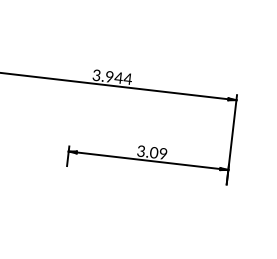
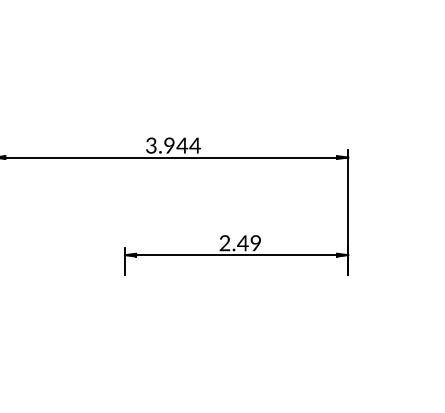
text: (147, 152) -> (233, 243), 3.09 -> 2.49

